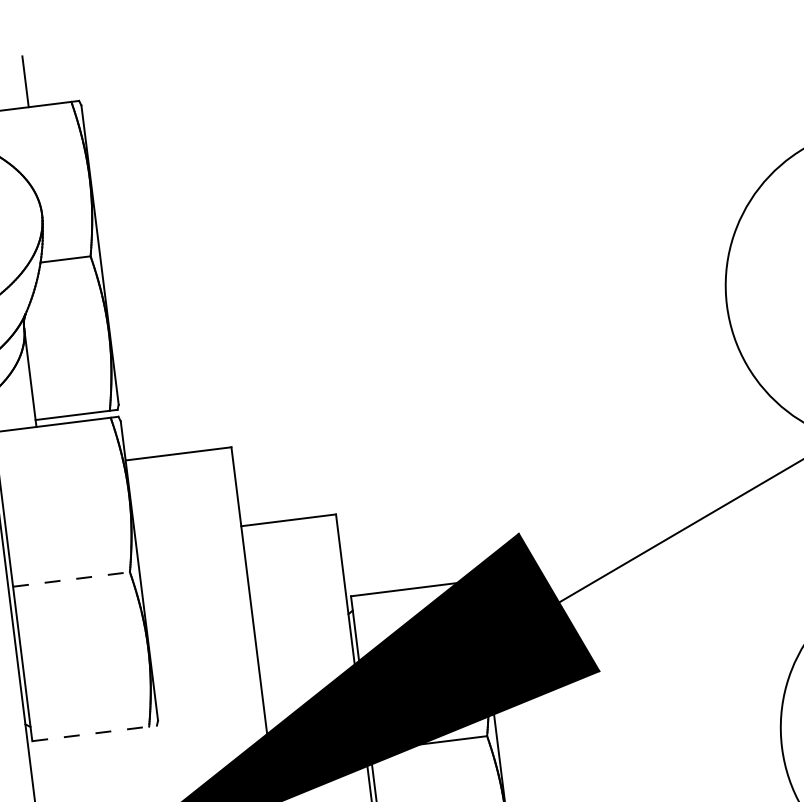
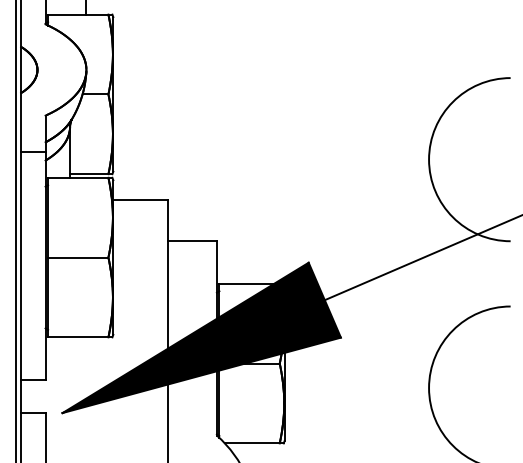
line: (71, 579) -> (78, 257), dashed -> solid
line: (95, 733) -> (80, 337), dashed -> solid

